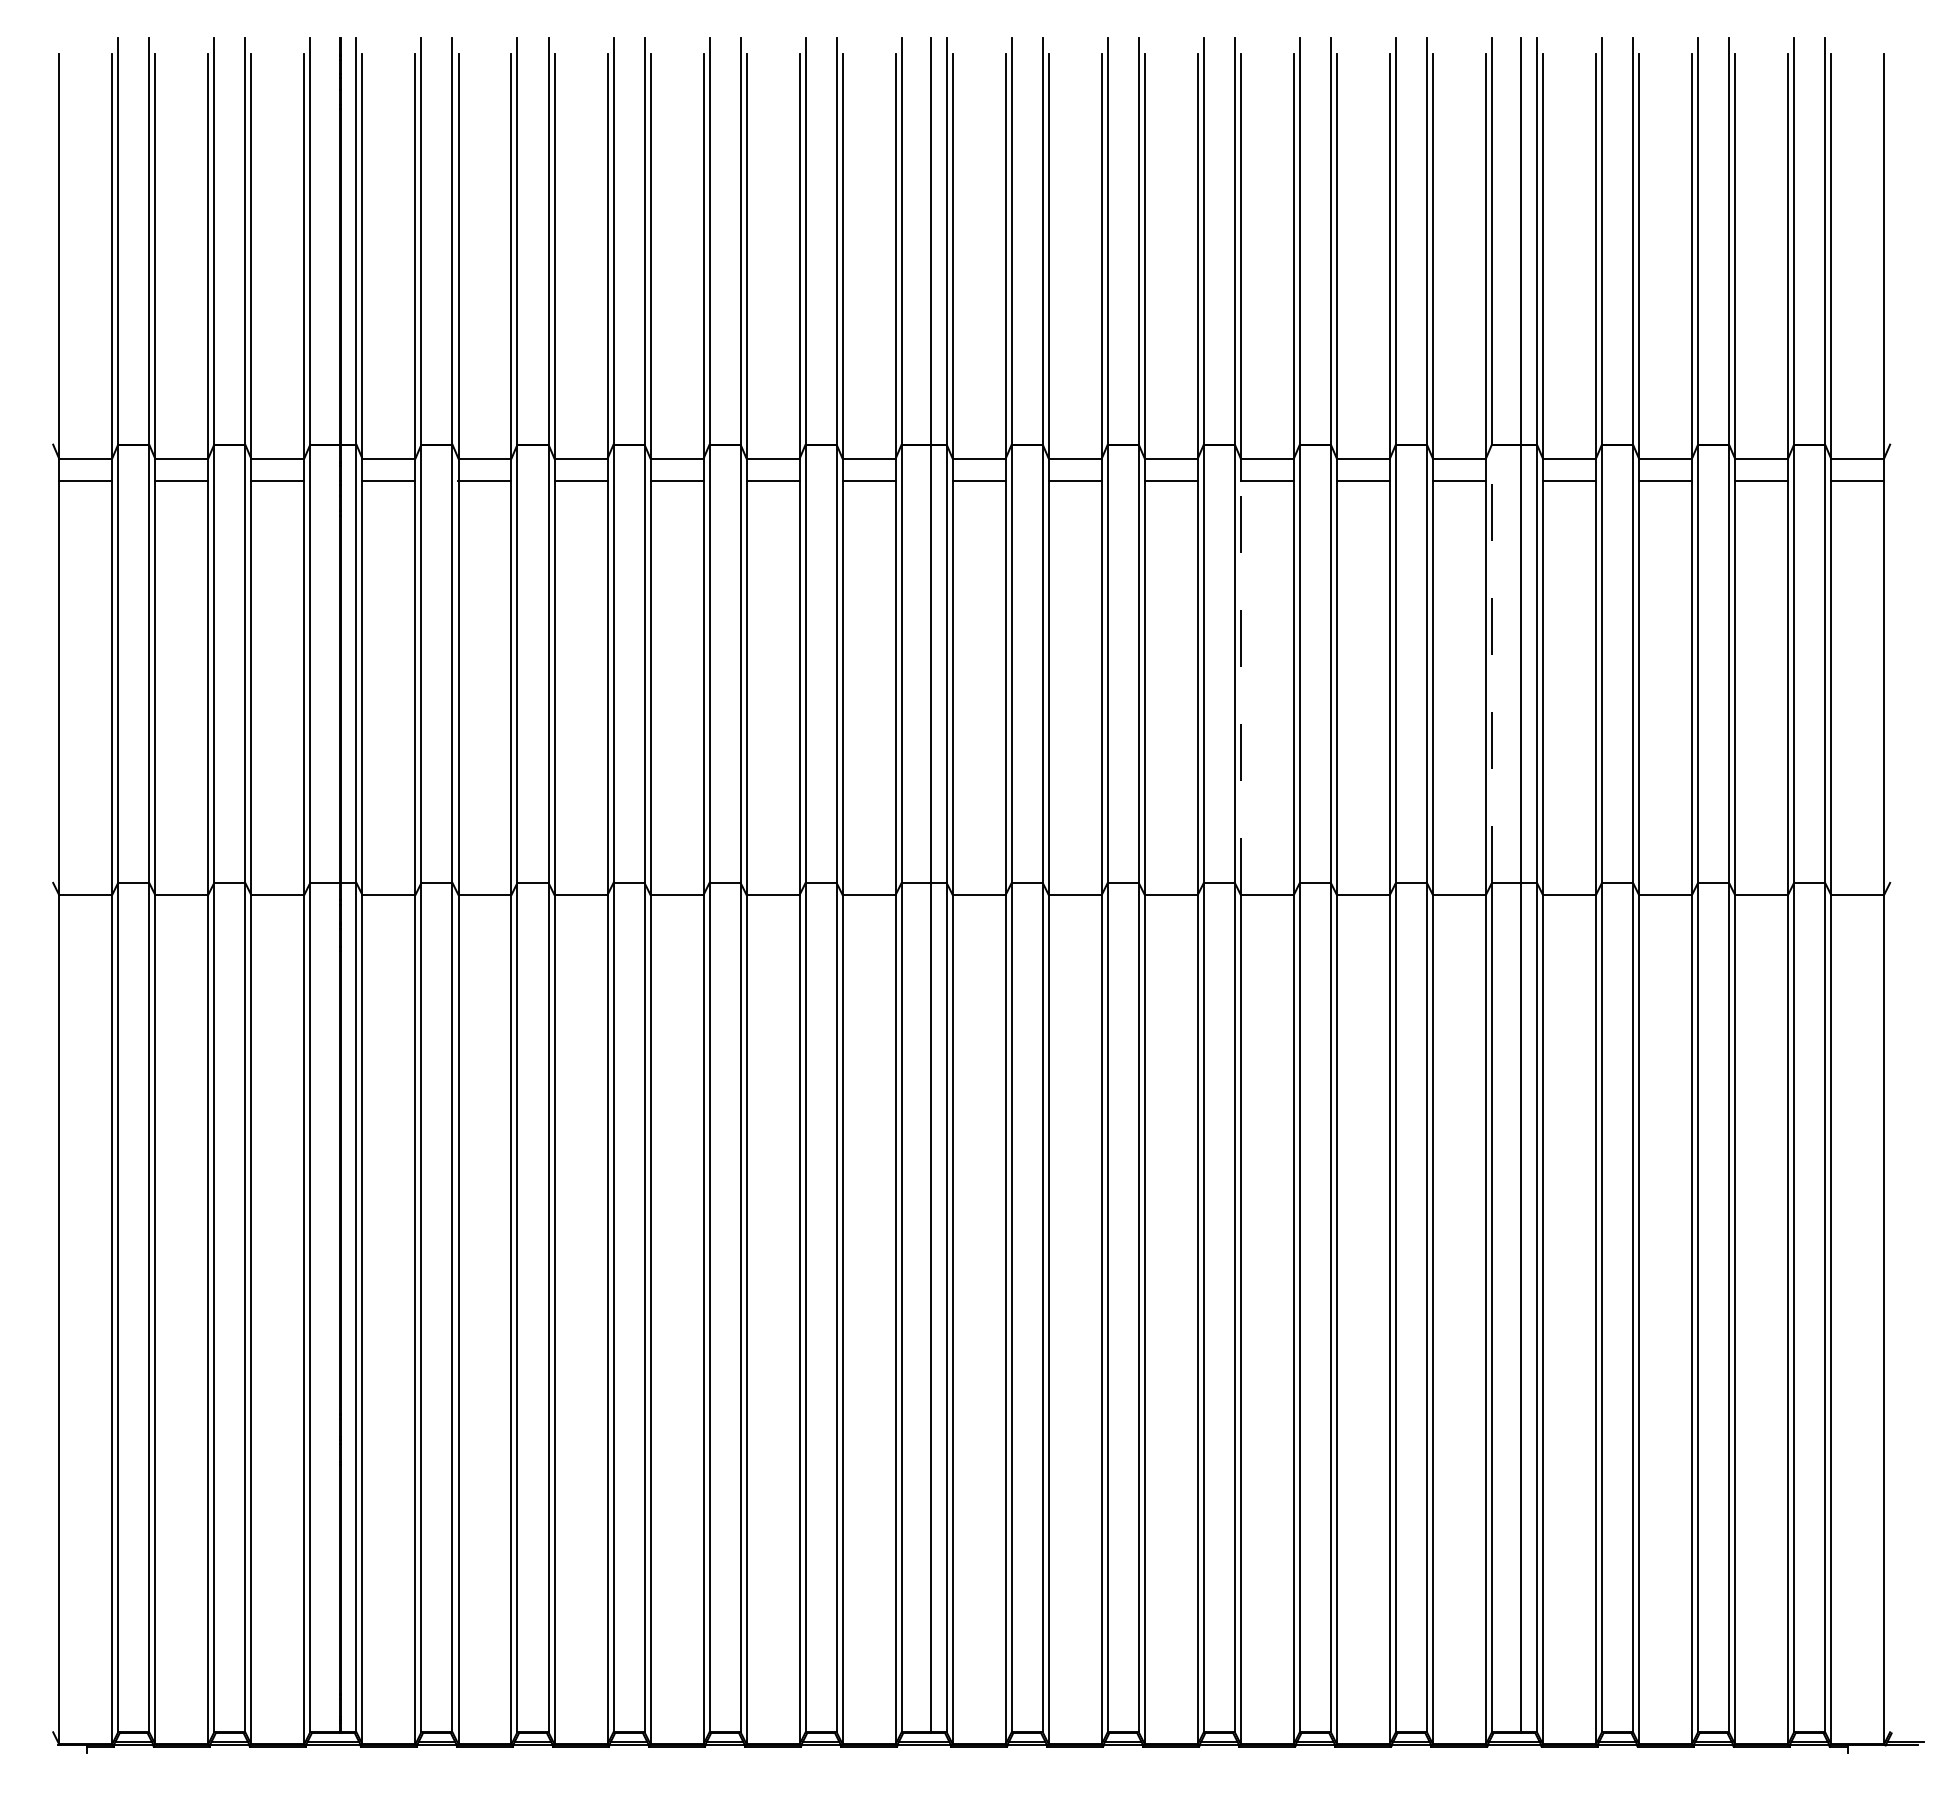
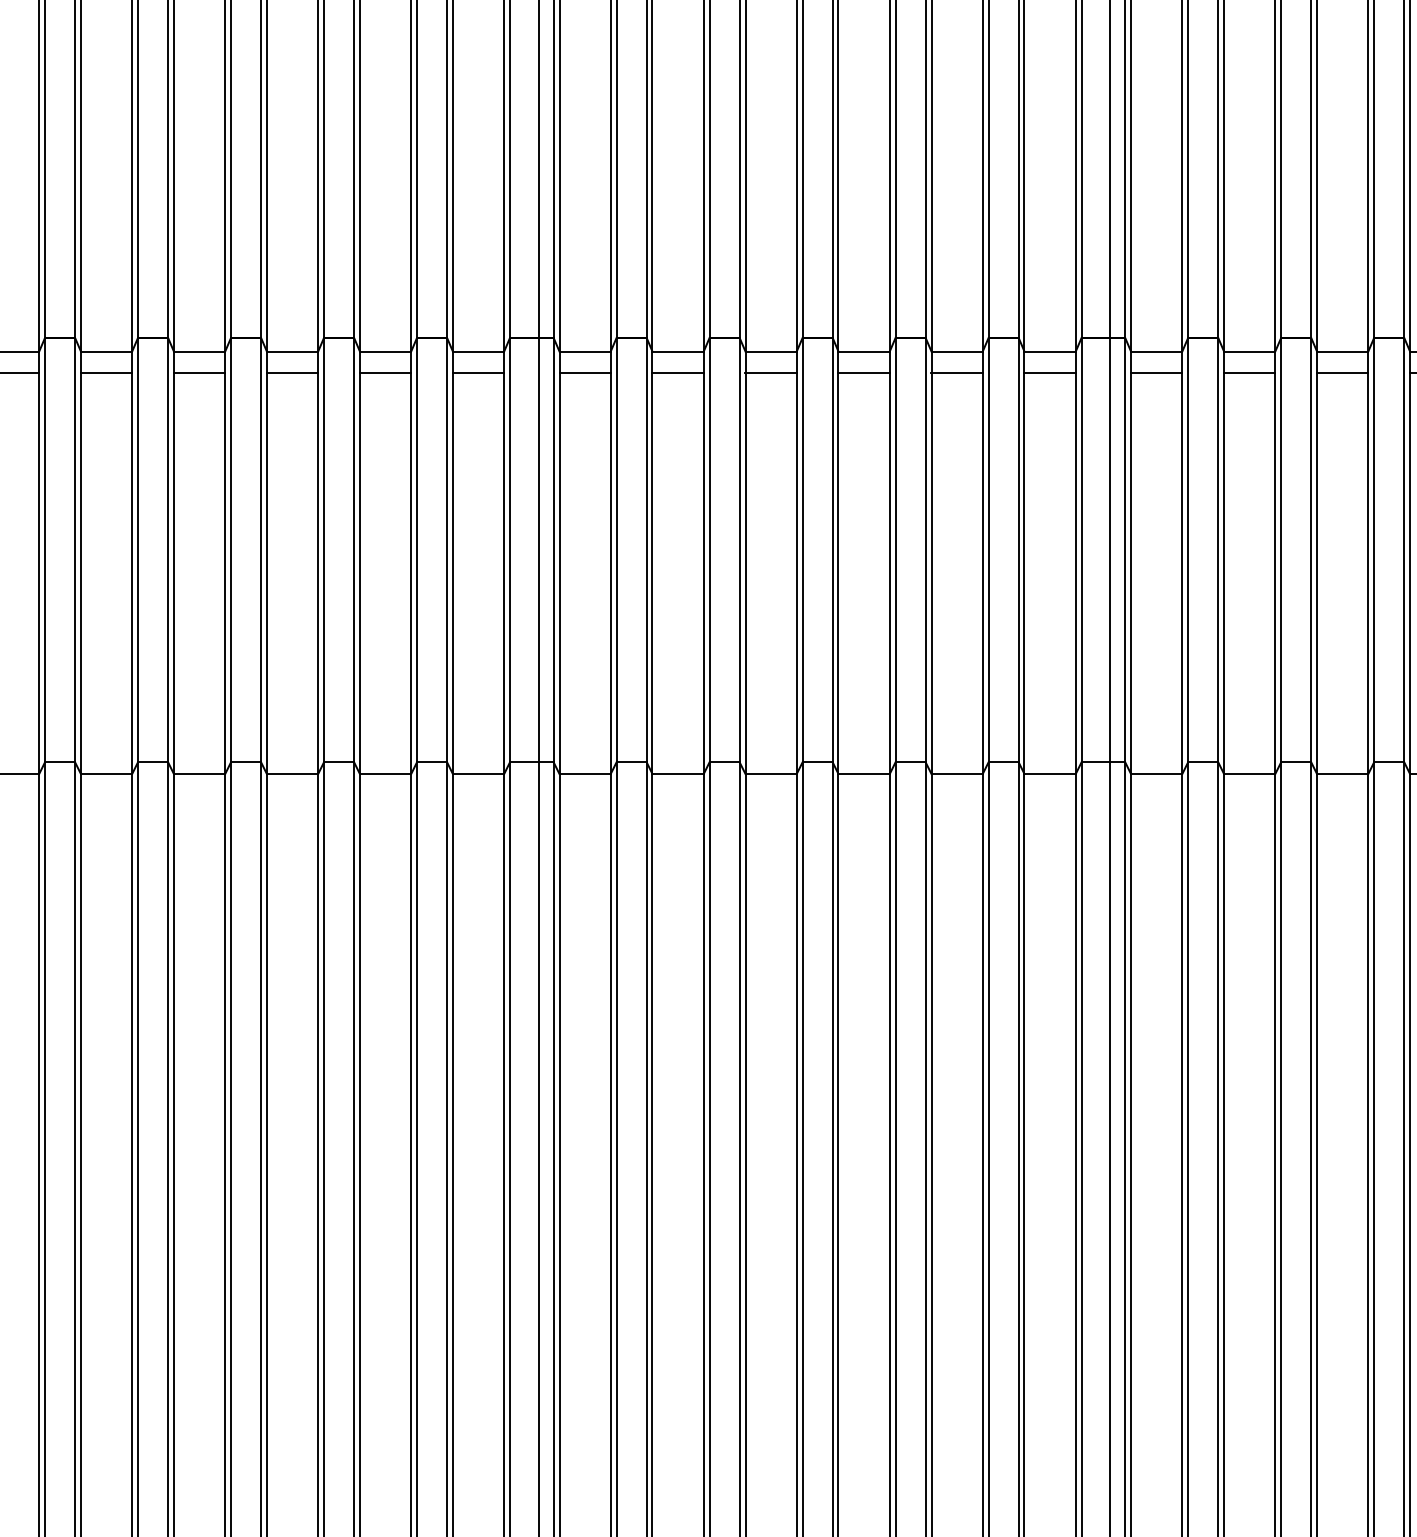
line: (1491, 663) -> (1081, 549), dashed -> solid
line: (1240, 688) -> (838, 574), dashed -> solid

